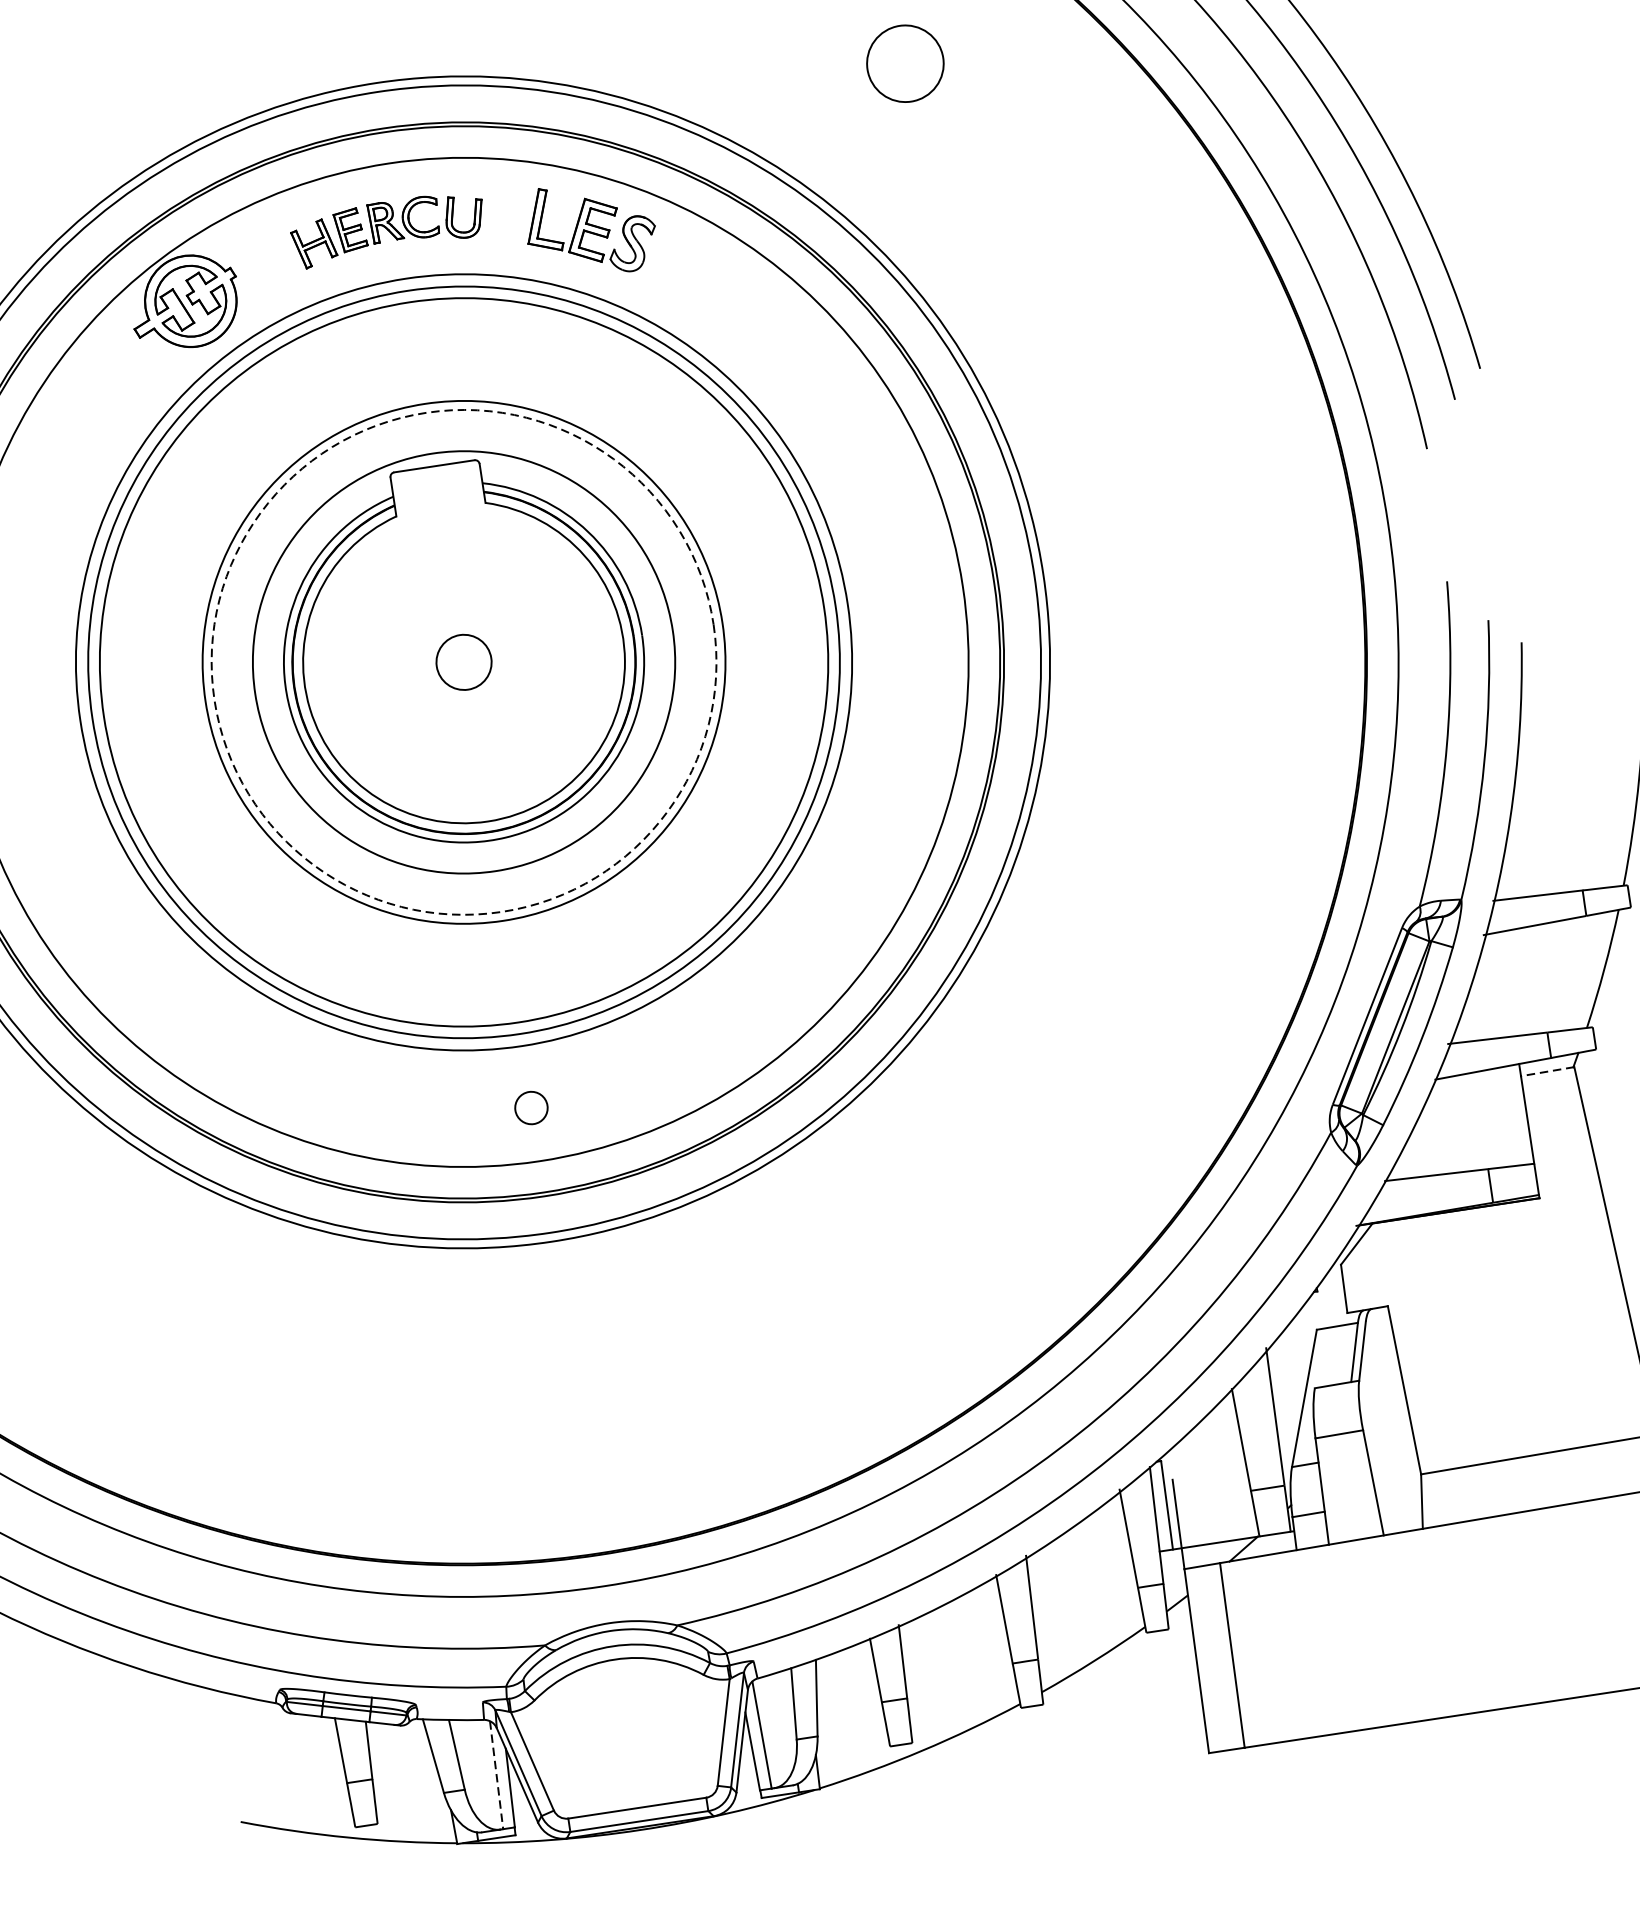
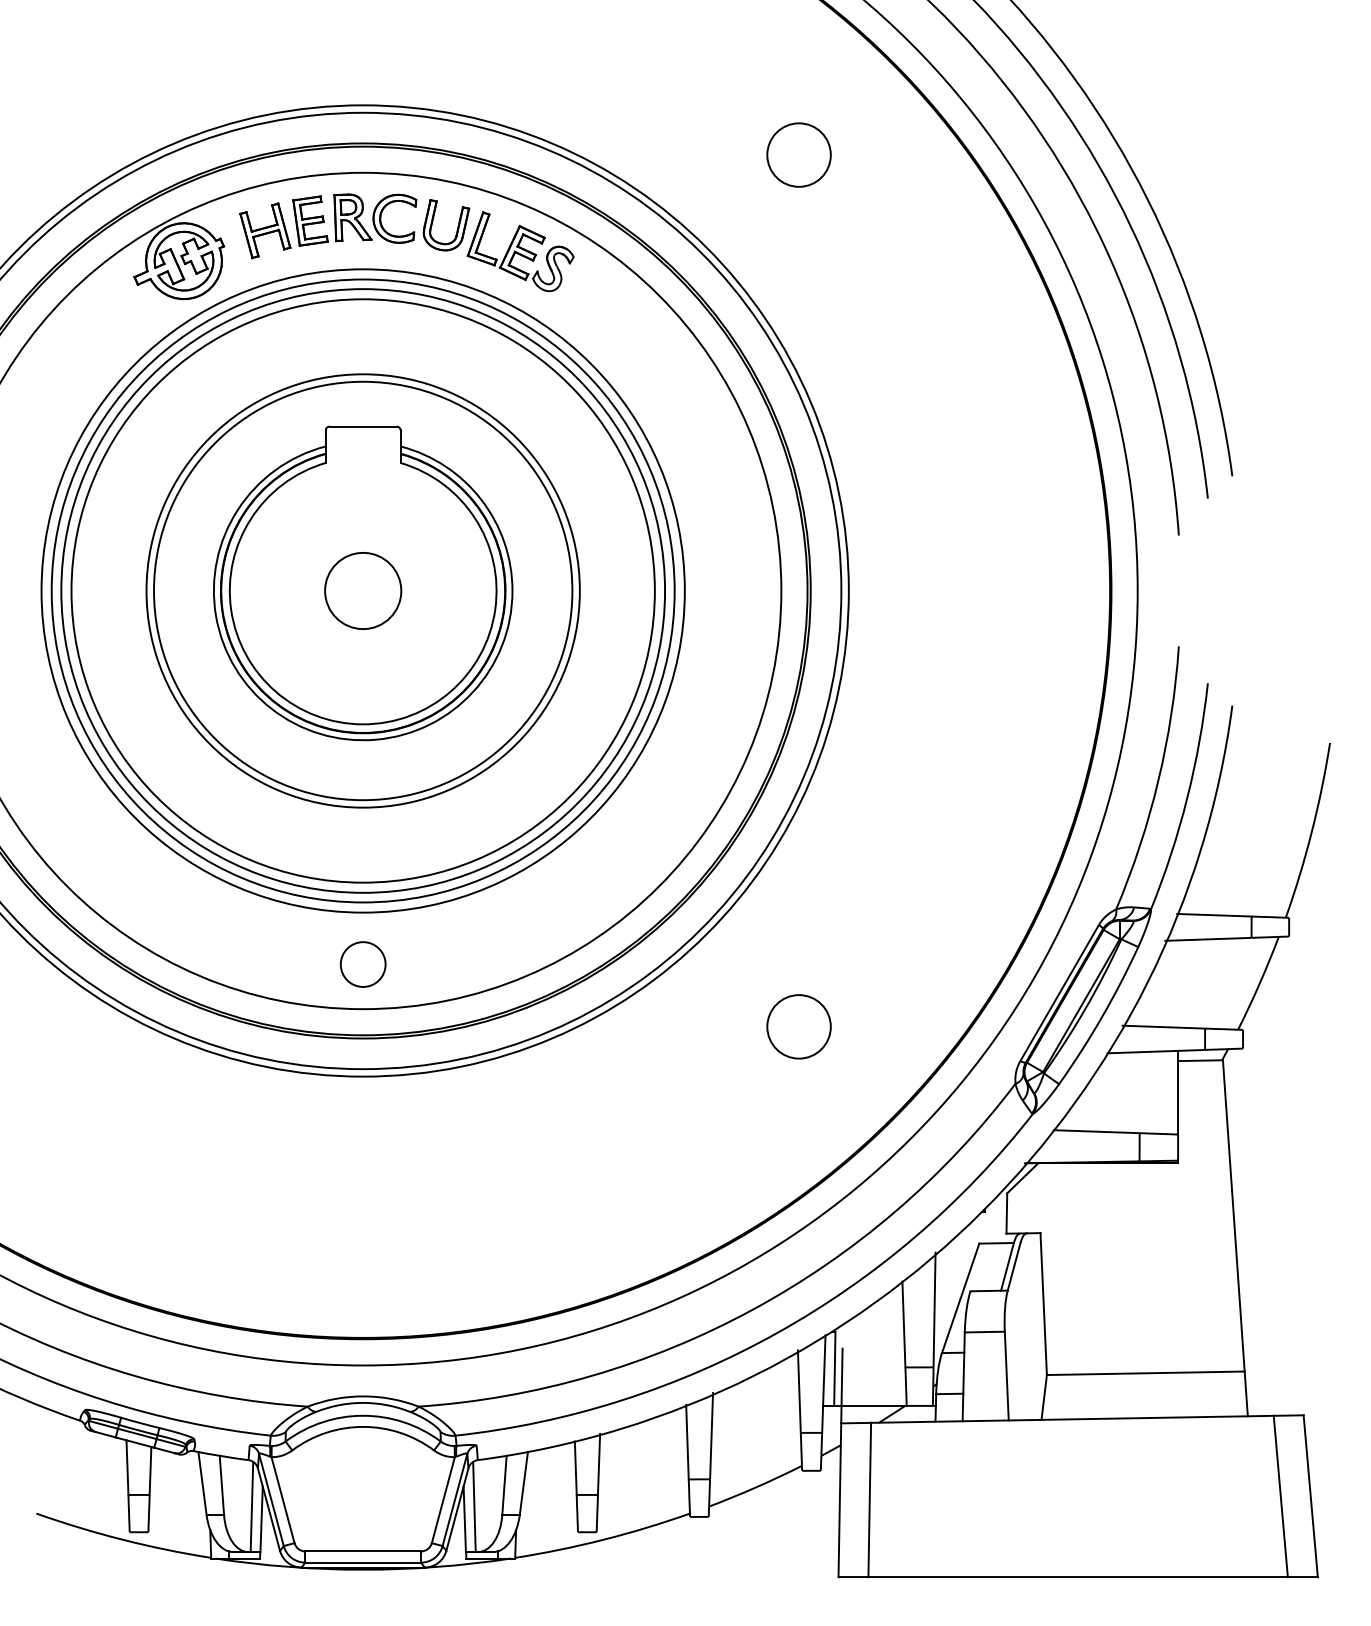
part: (387, 229) -> (354, 226), size x1.43
circle: (463, 661) -> (362, 590), size x1.67
circle: (464, 661) -> (363, 590), dashed -> solid
circle: (464, 661) -> (363, 590), size x1.67
line: (1547, 1071) -> (1200, 1060), dashed -> solid
circle: (1061, 1103) -> (798, 1026), added
circle: (530, 1108) -> (362, 964), size x1.67
line: (496, 1775) -> (251, 1507), dashed -> solid

